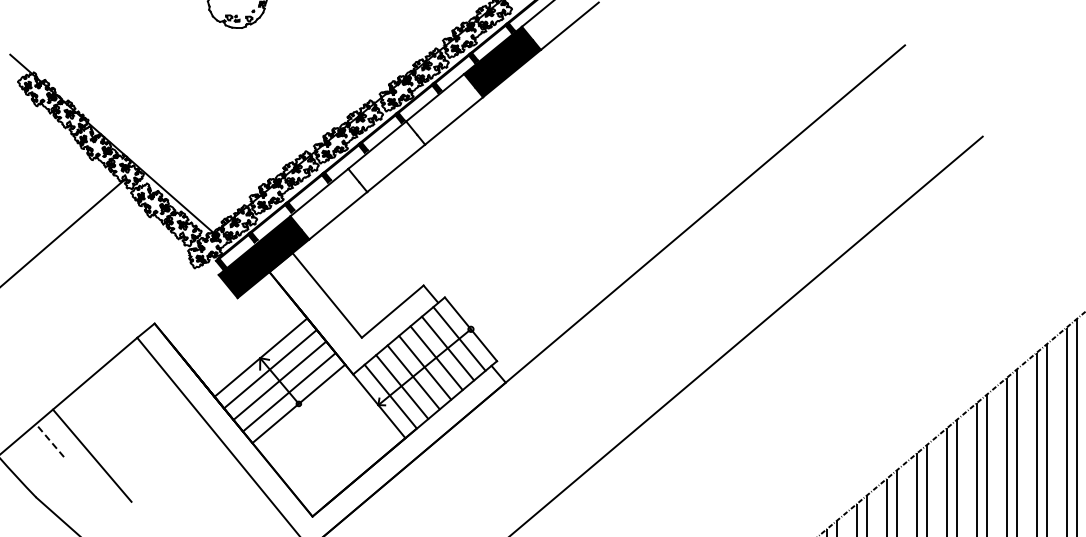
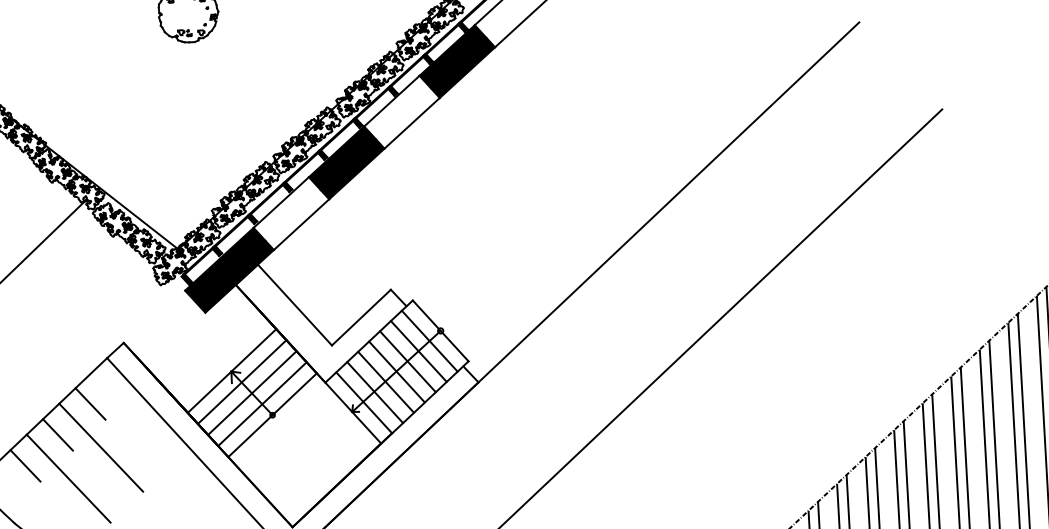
fill: (386, 156) -> (346, 162), added
line: (118, 382) -> (90, 403), added
line: (84, 411) -> (58, 434), added
line: (126, 426) -> (101, 447), added
line: (50, 440) -> (26, 465), dashed -> solid

